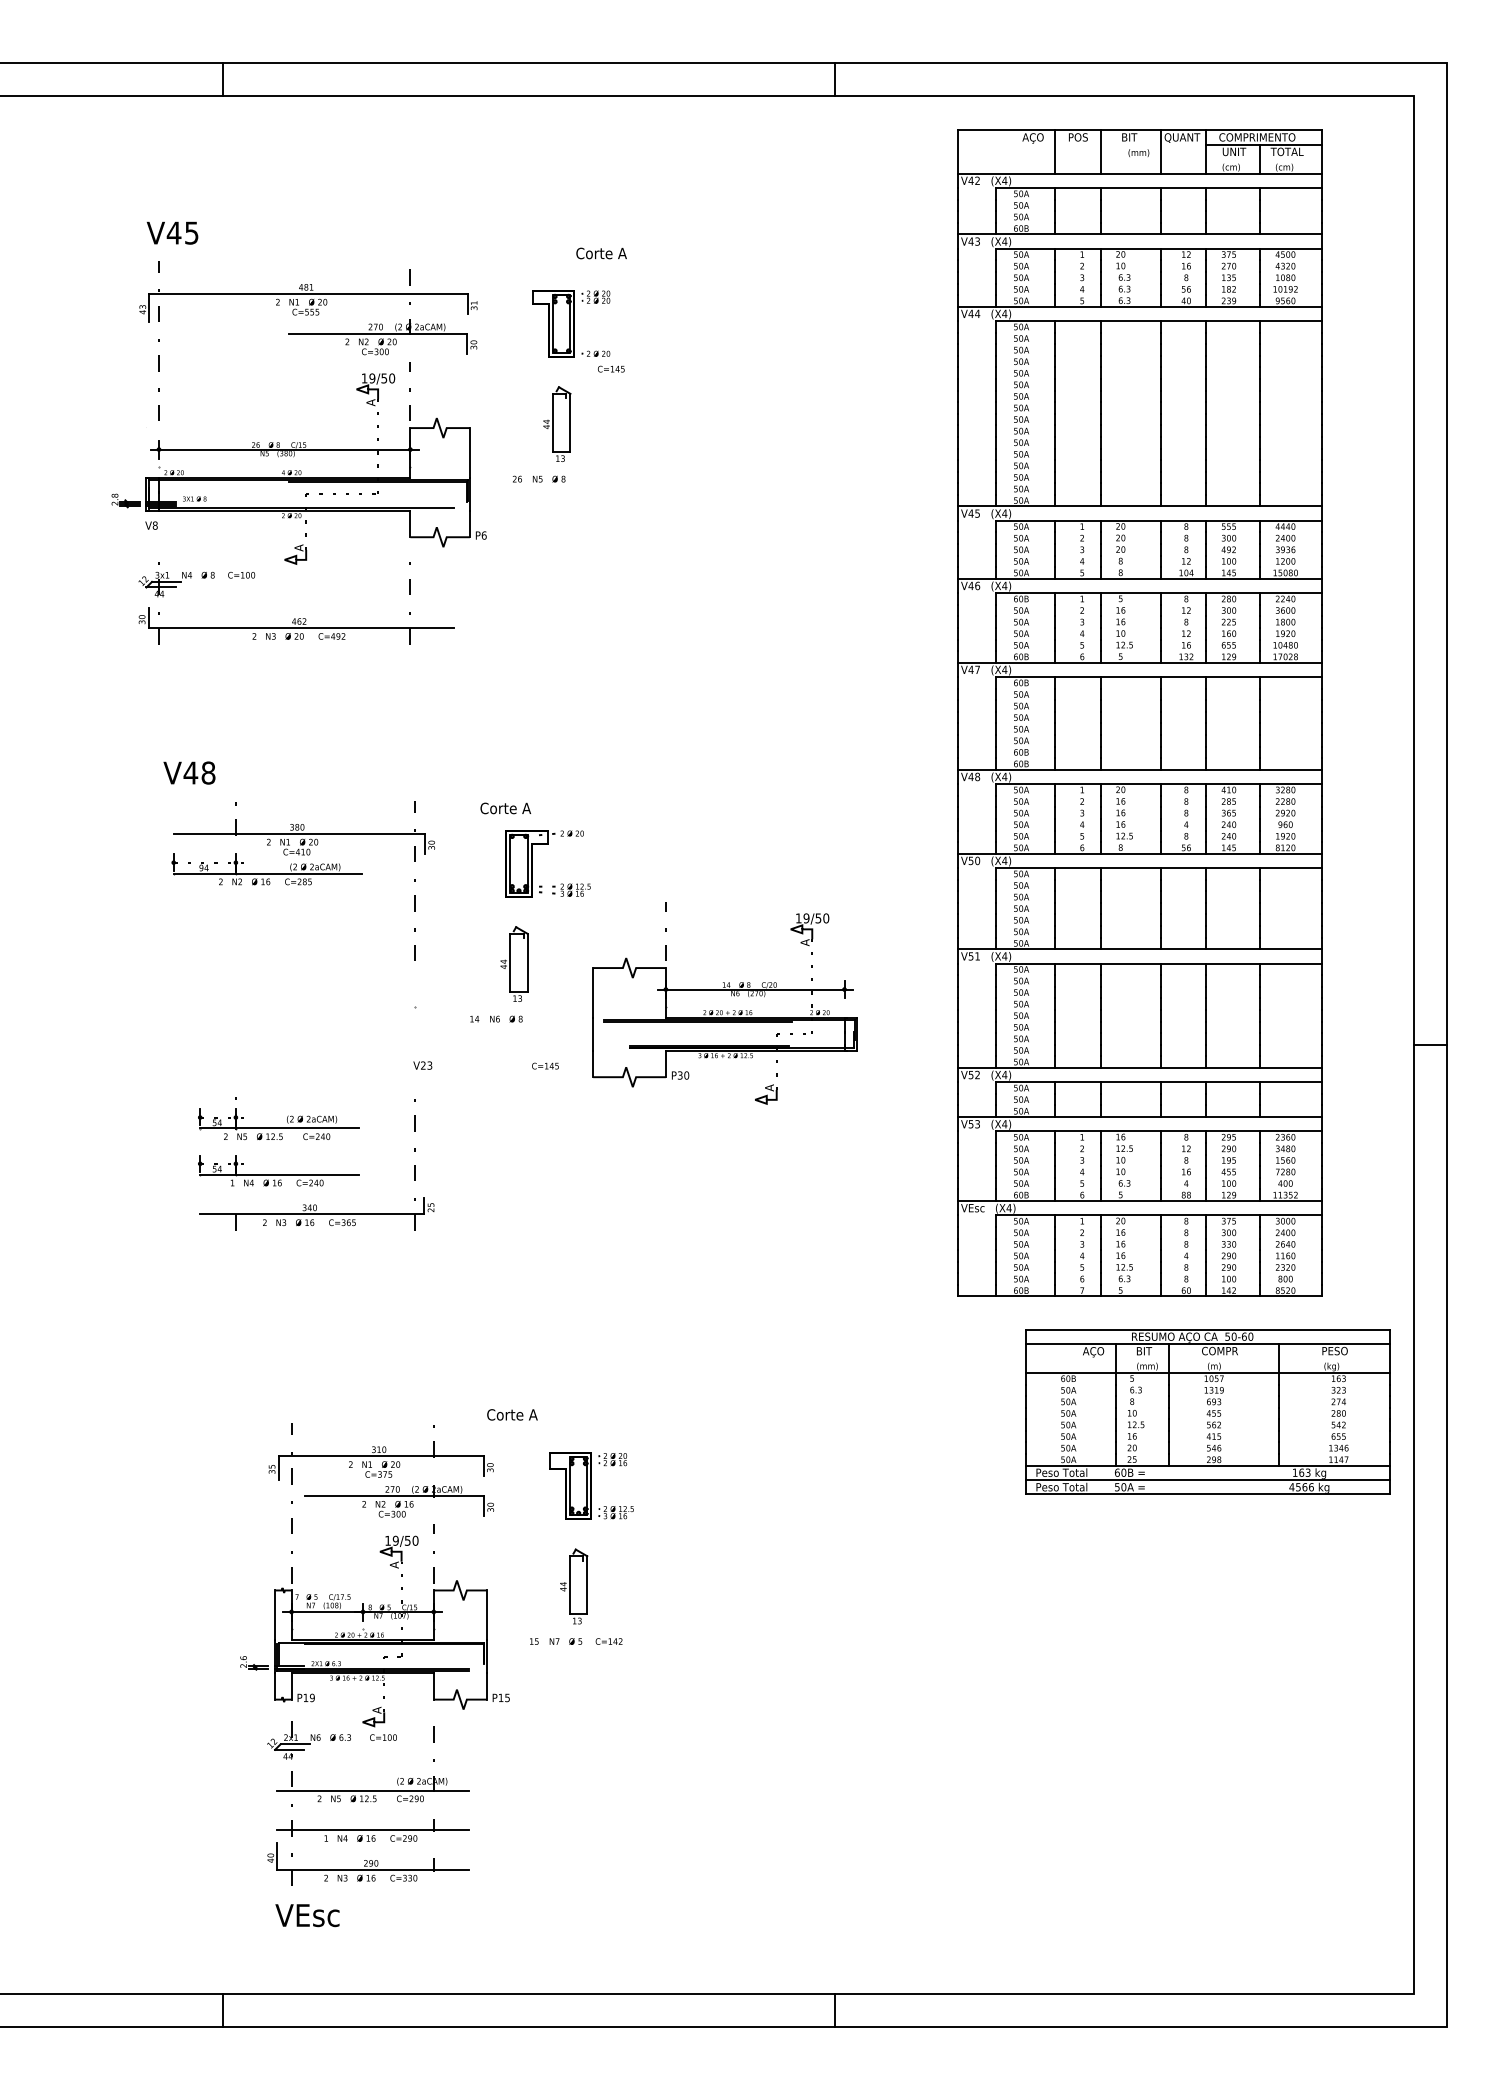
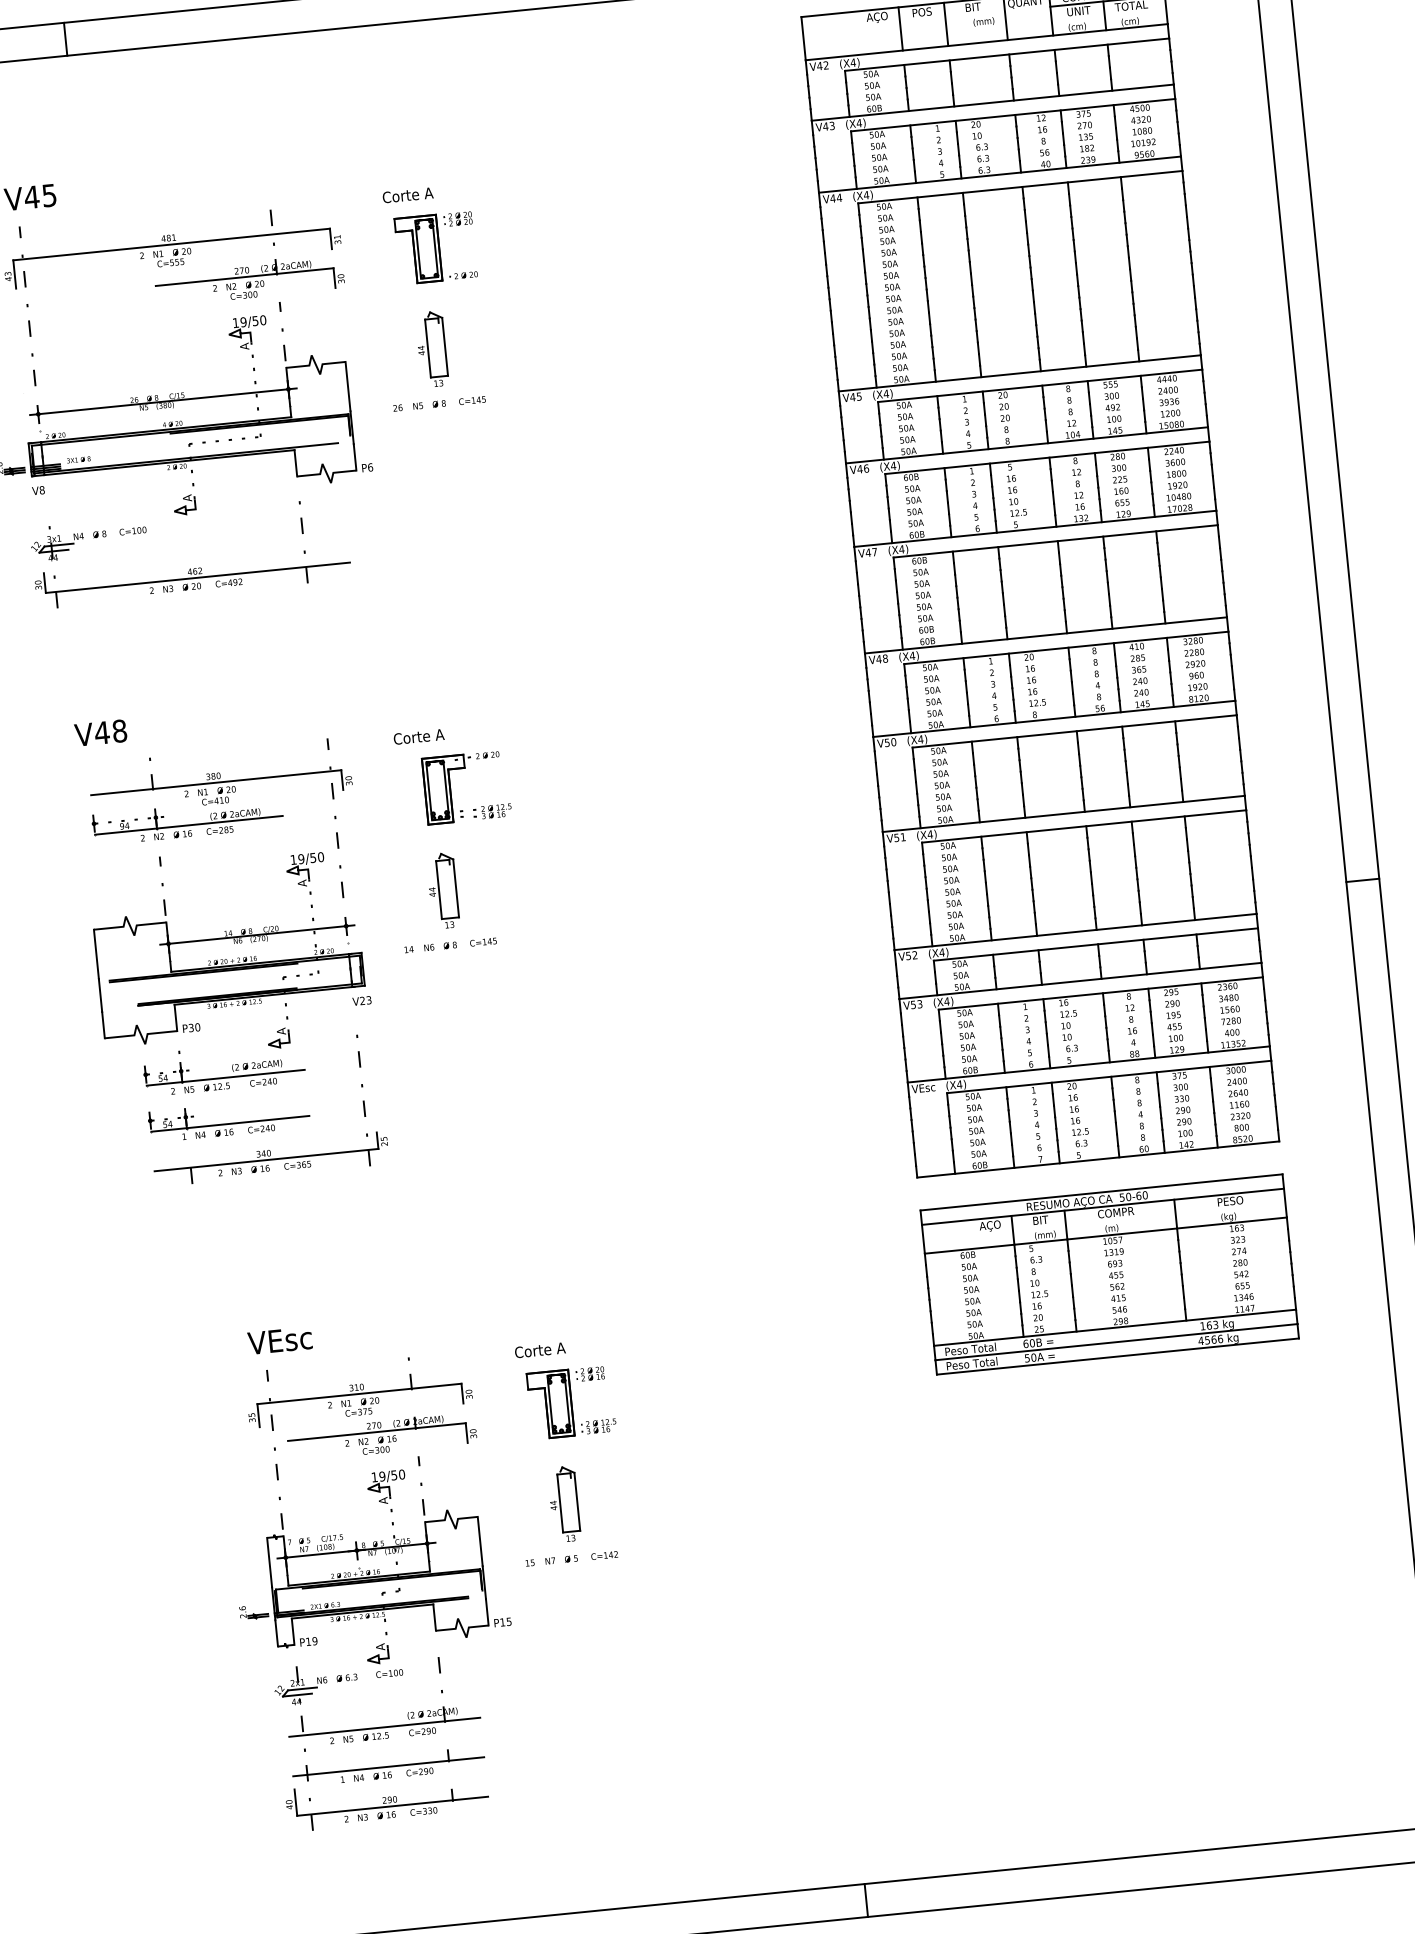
text: (601, 253) -> (407, 195), moved
text: (611, 368) -> (472, 399), moved
part: (722, 1010) -> (226, 959), moved
text: (545, 1065) -> (483, 941), moved
part: (1207, 1411) -> (1109, 1273), moved
text: (512, 1414) -> (540, 1349), moved
text: (307, 1915) -> (280, 1340), moved

